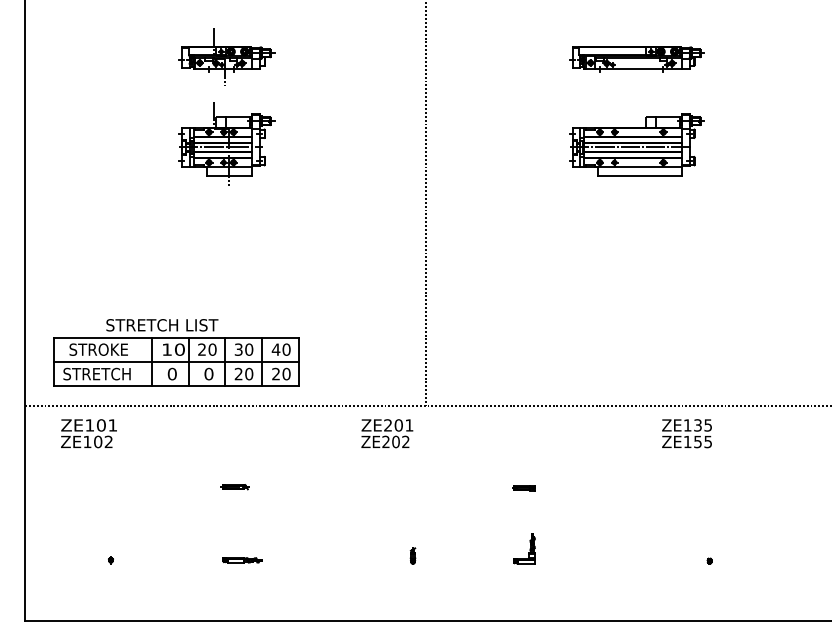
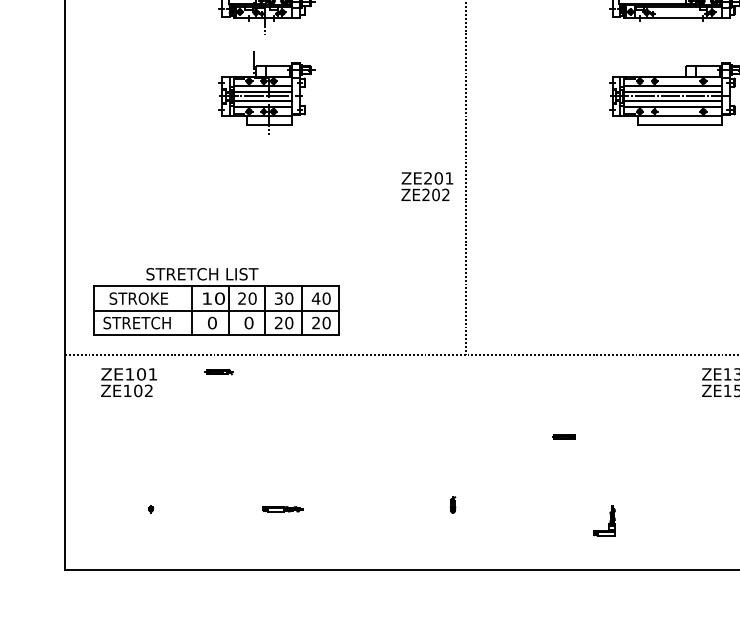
text: (387, 433) -> (427, 186), moved
part: (234, 487) -> (218, 372), moved
part: (524, 548) -> (604, 520), moved

